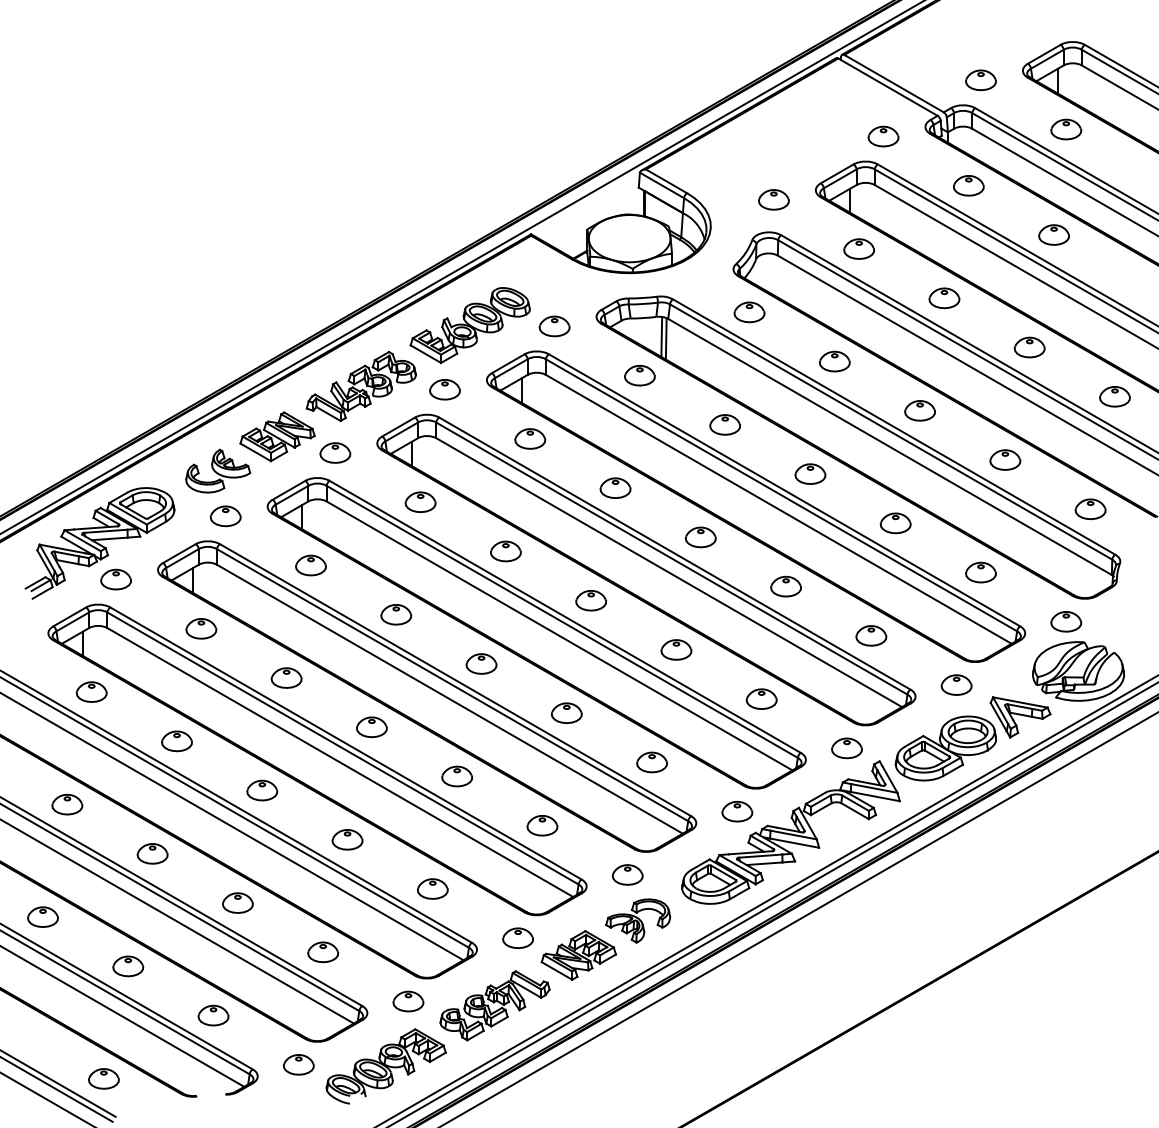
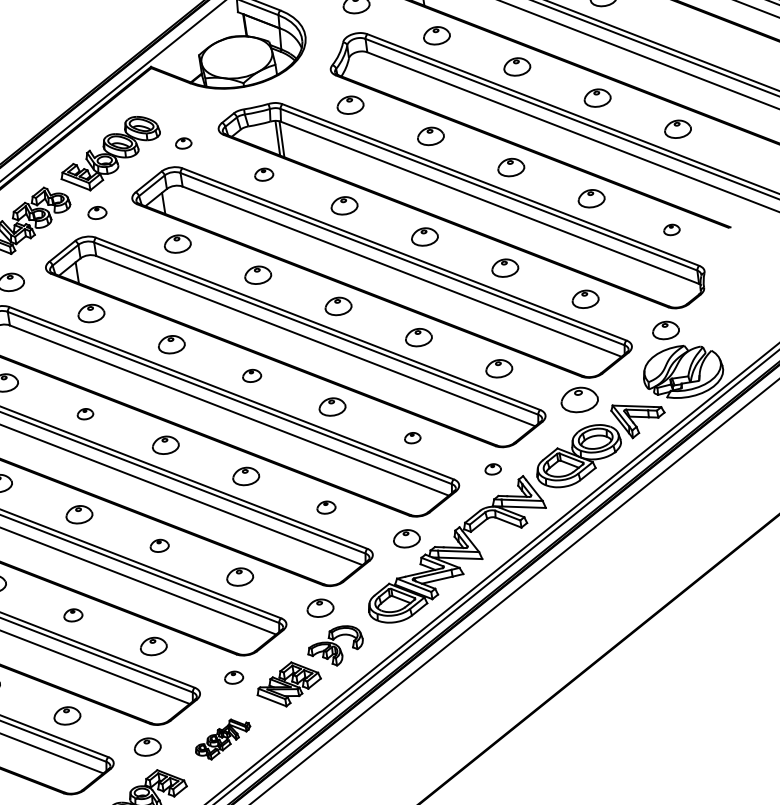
part: (554, 326) -> (183, 143), size x0.6
part: (639, 375) -> (263, 174), size x0.7
part: (444, 389) -> (96, 212), size x0.7
part: (1090, 509) -> (671, 230), size x0.6
part: (590, 600) -> (251, 375), size x0.7
part: (396, 614) -> (85, 413), size x0.6
part: (956, 684) -> (579, 399), size x1.4
part: (761, 698) -> (412, 437), size x0.6
part: (846, 748) -> (492, 469), size x0.6
part: (651, 762) -> (325, 507), size x0.7
part: (456, 776) -> (159, 545), size x0.7
part: (347, 839) -> (73, 615), size x0.7
part: (517, 938) -> (233, 677), size x0.7
part: (494, 1005) -> (222, 738), size x0.6

